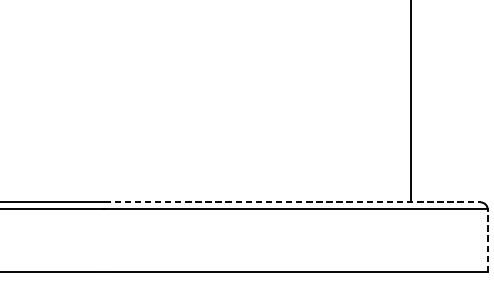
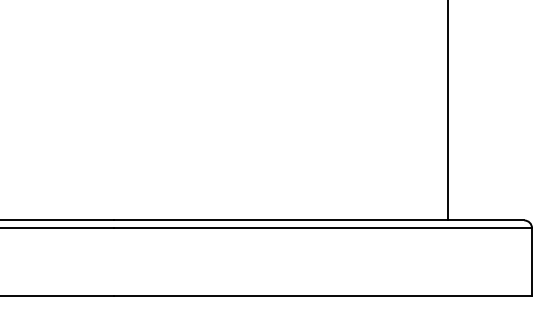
line: (292, 202) -> (319, 220), dashed -> solid
line: (487, 240) -> (531, 261), dashed -> solid

